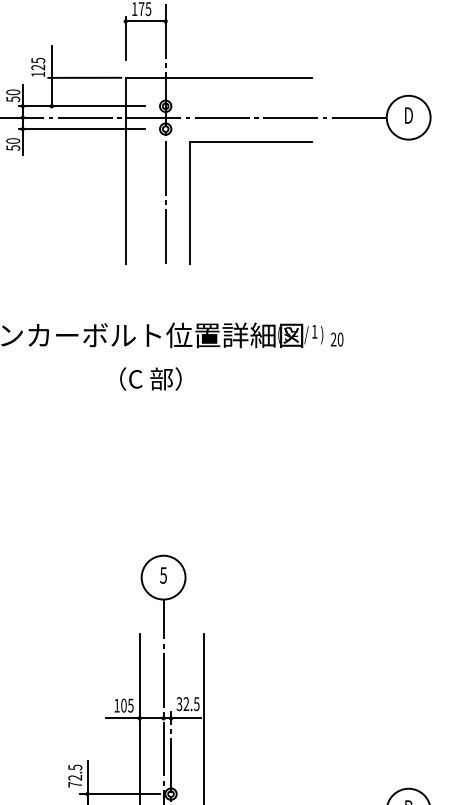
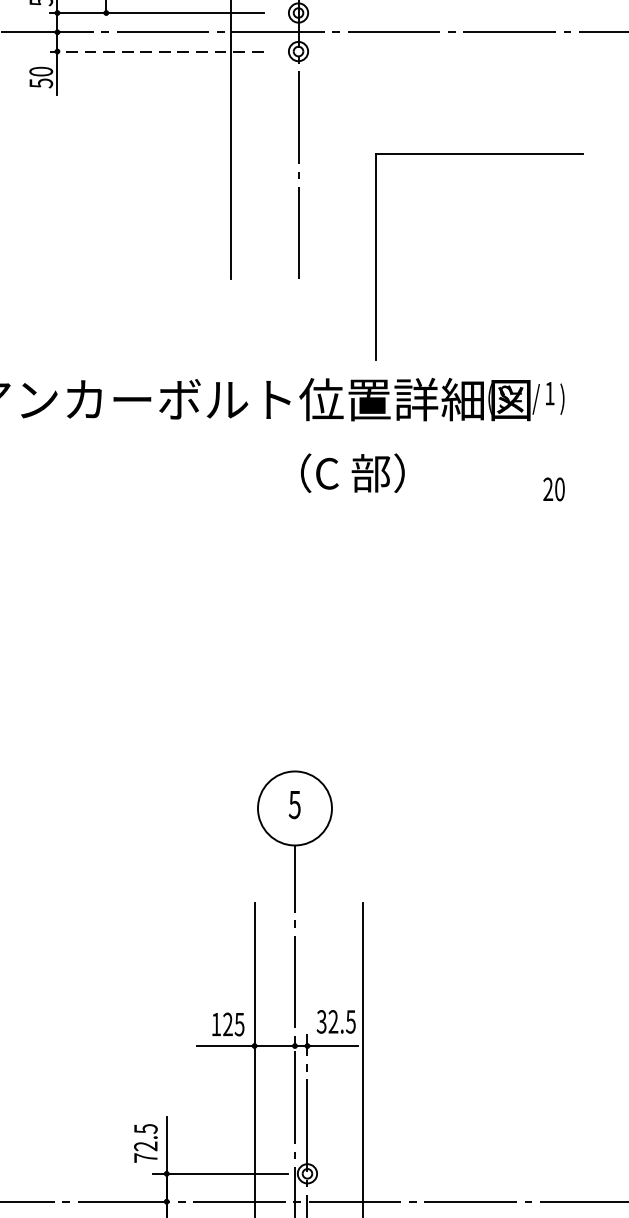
line: (81, 129) -> (156, 52), solid -> dashed
part: (250, 142) -> (478, 155), moved
text: (336, 339) -> (553, 489), moved
text: (150, 378) -> (352, 472), moved
text: (123, 705) -> (227, 1024), 105 -> 125

